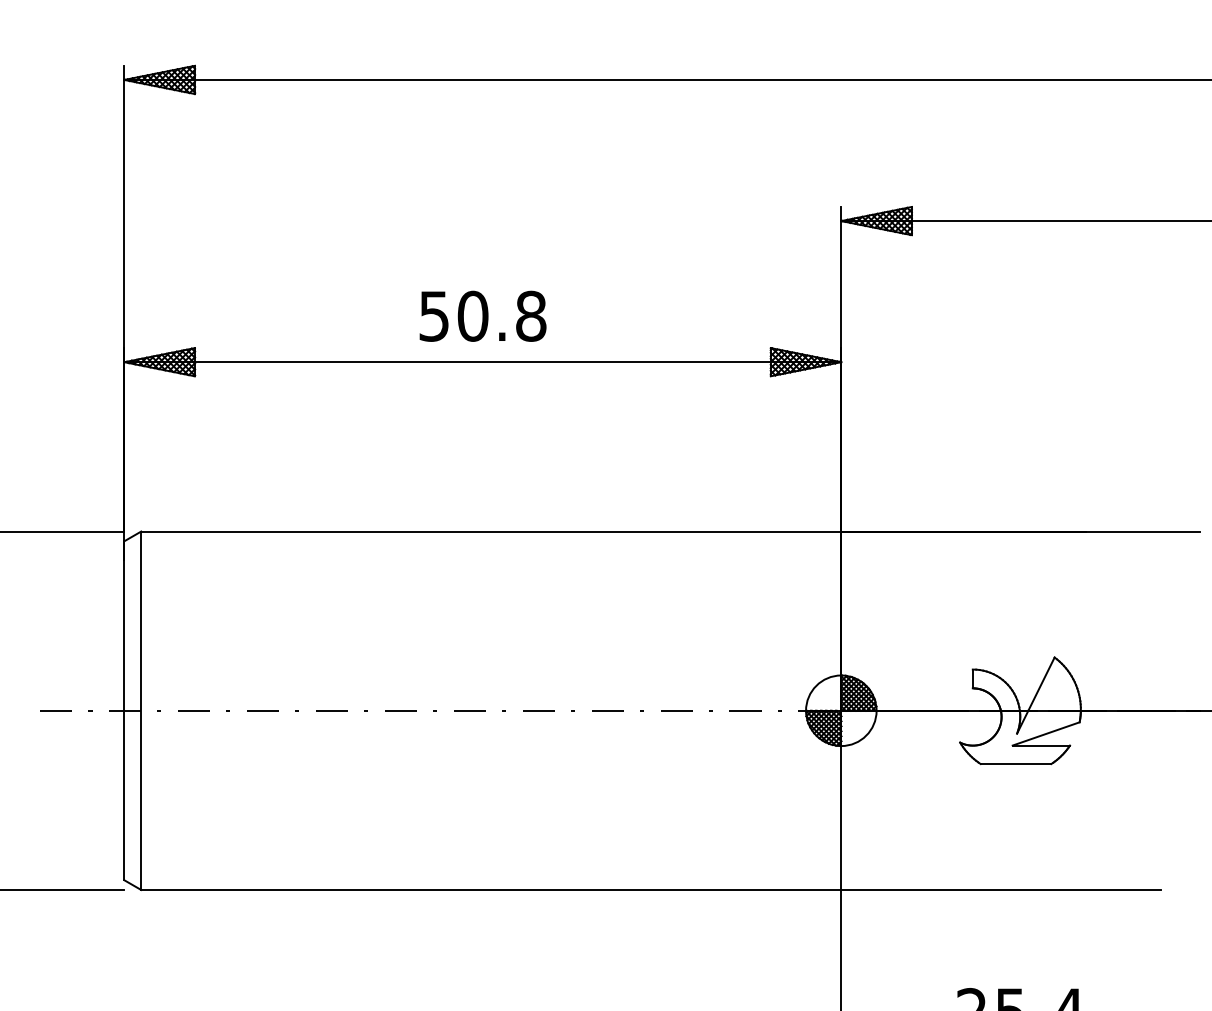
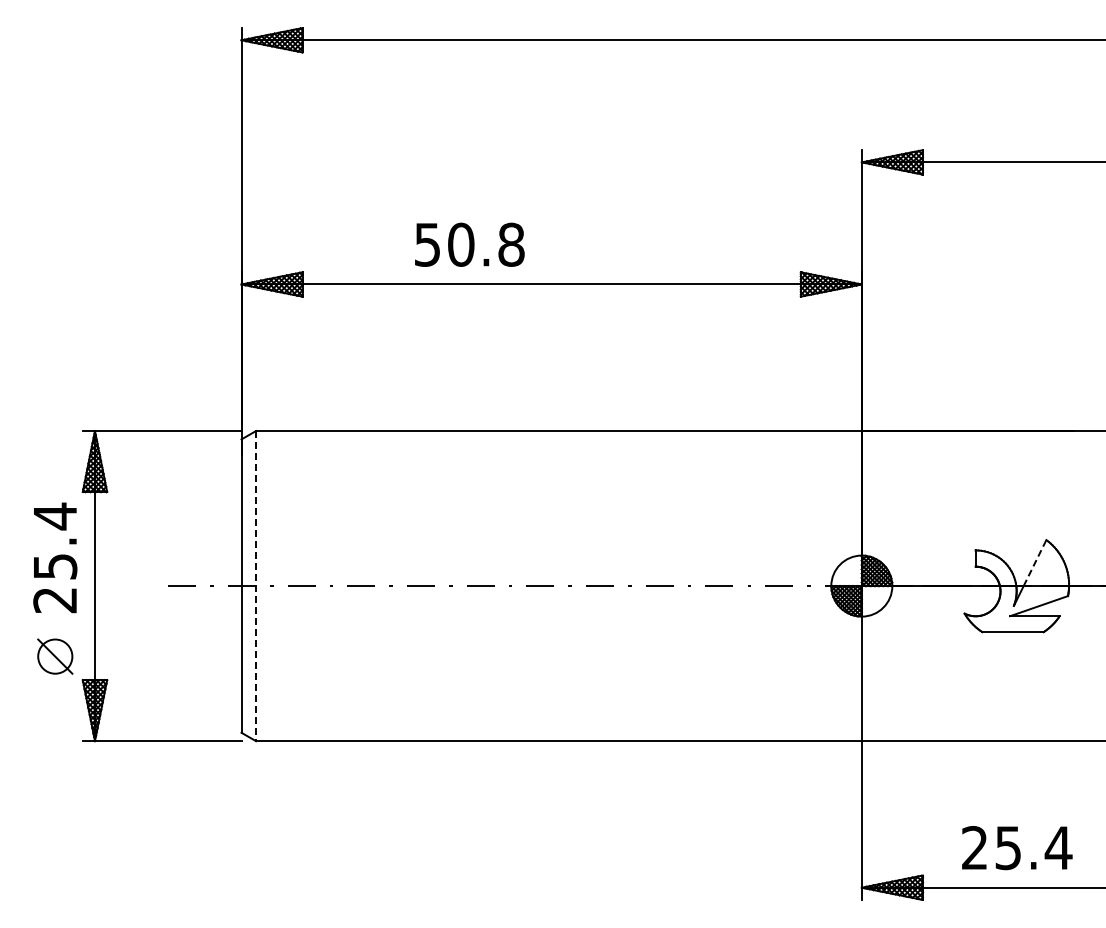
text: (482, 315) -> (469, 244), moved
line: (1042, 684) -> (1035, 563), solid -> dashed
line: (141, 711) -> (256, 586), solid -> dashed

